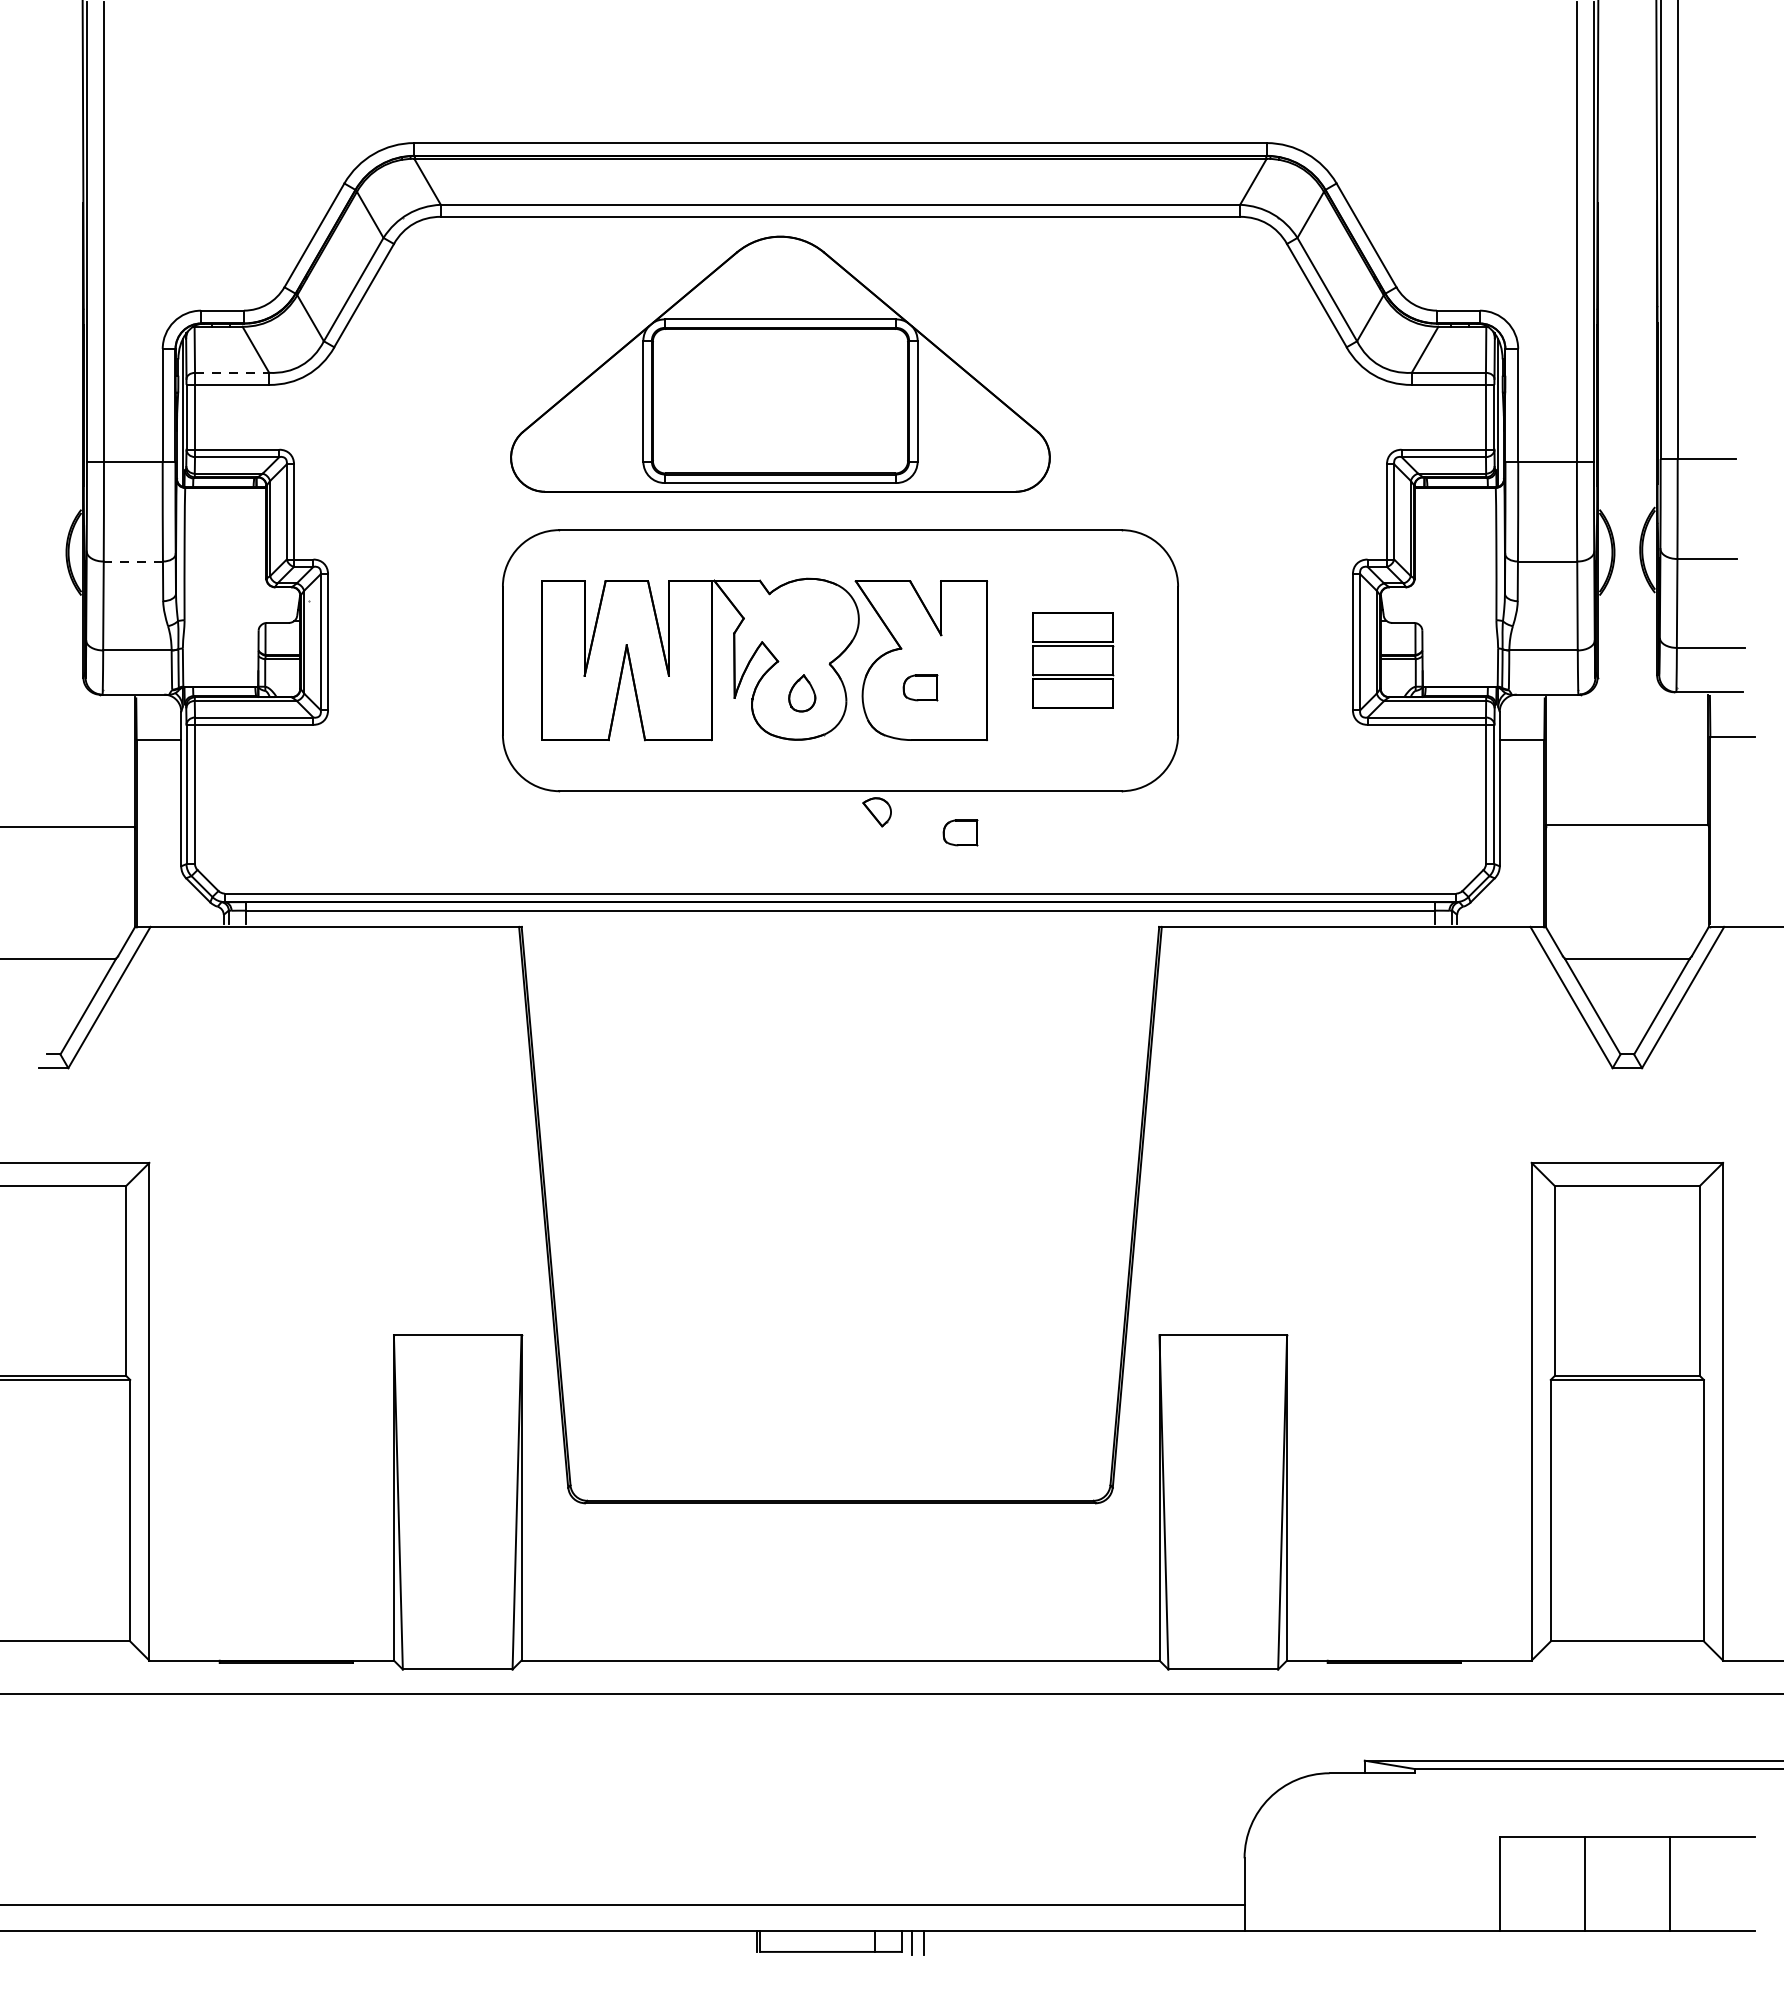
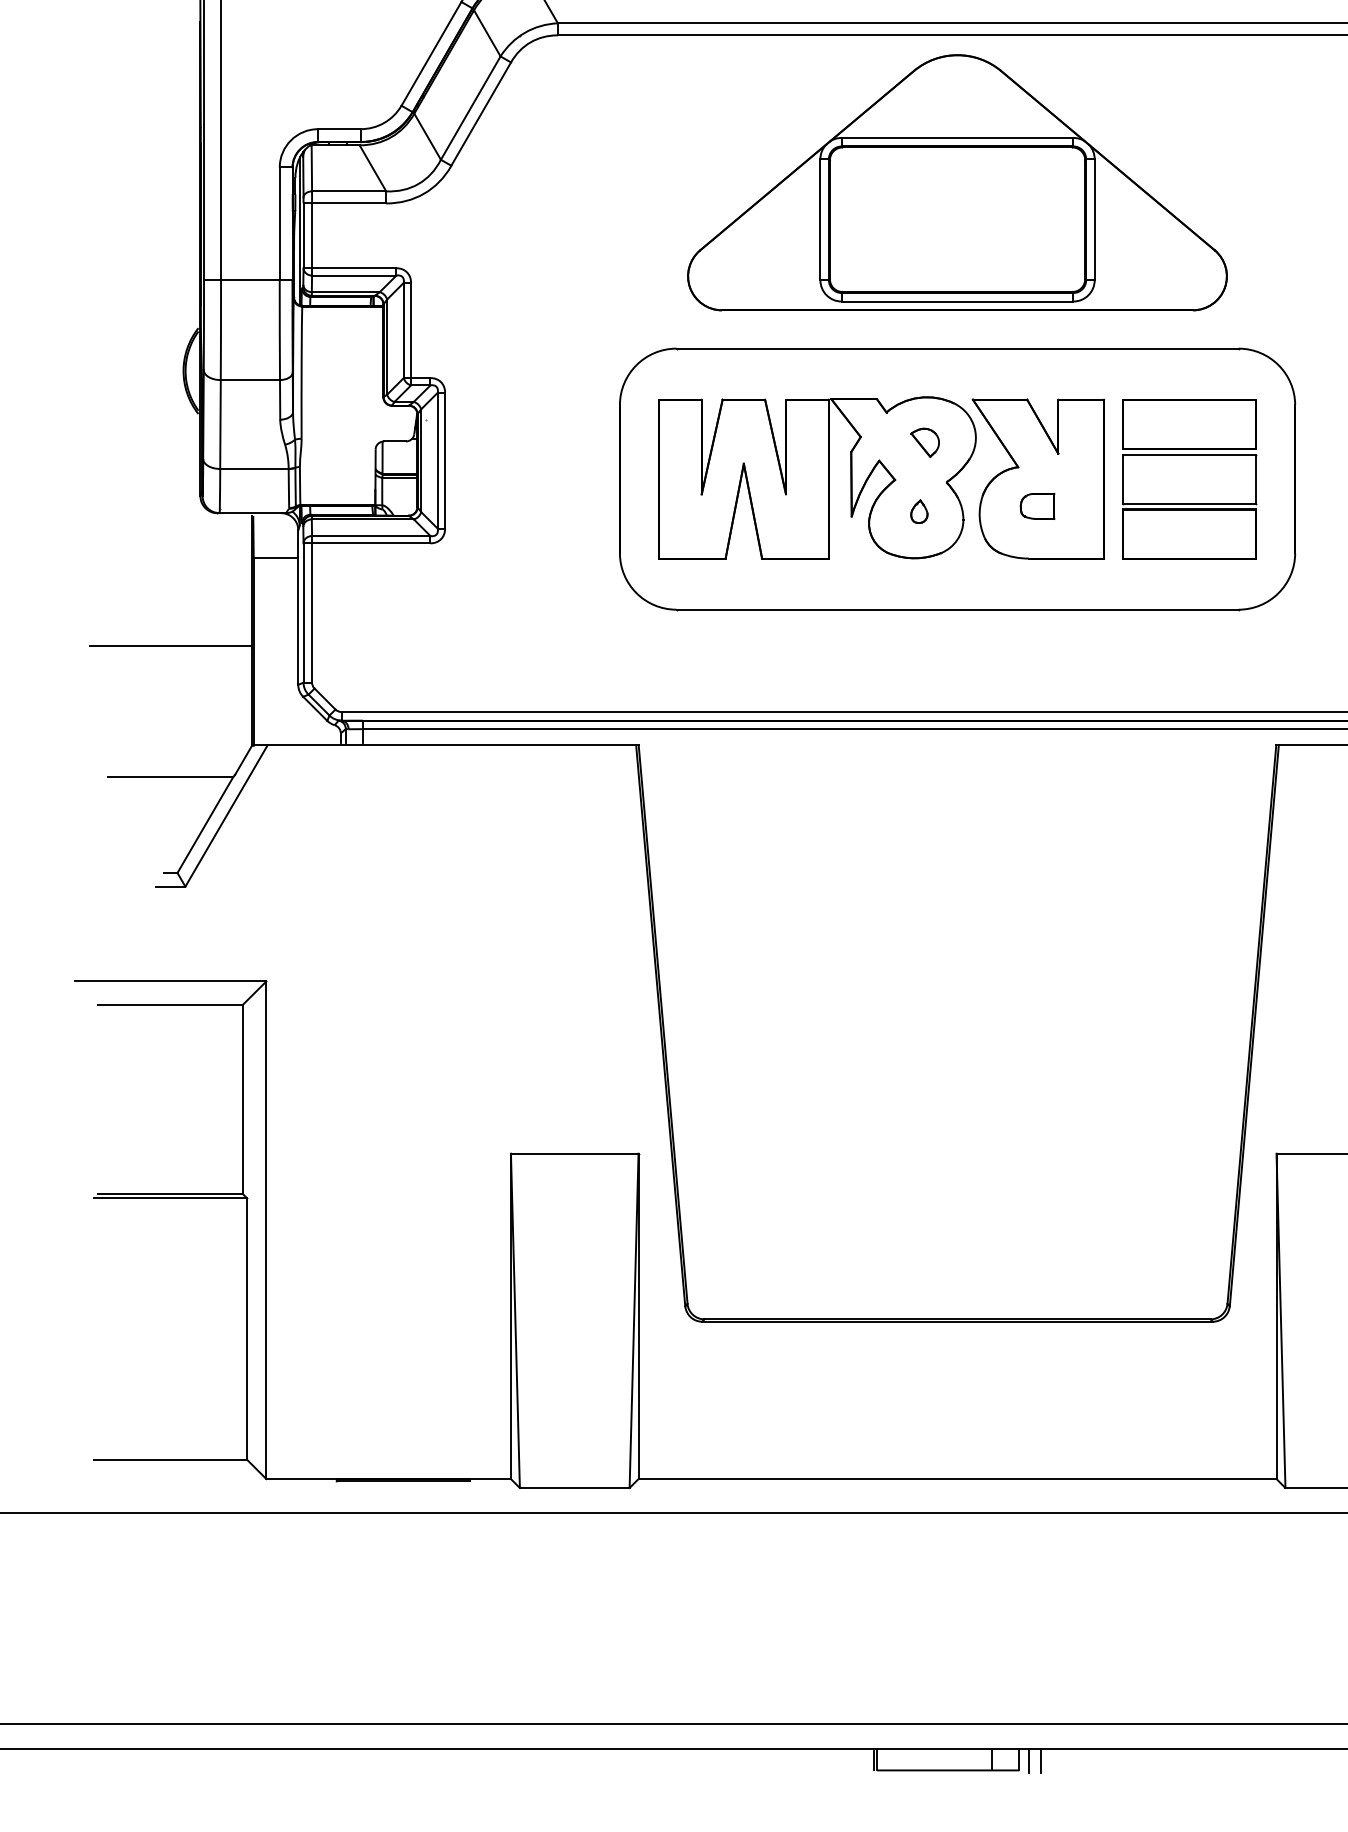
part: (780, 363) -> (957, 182), moved
line: (232, 372) -> (349, 191), dashed -> solid
line: (133, 561) -> (250, 380), dashed -> solid
part: (1072, 660) -> (1189, 479), size x1.67
part: (802, 692) -> (919, 511), size x0.62
part: (876, 812) -> (924, 443), moved
part: (960, 832) -> (1077, 651), removed

